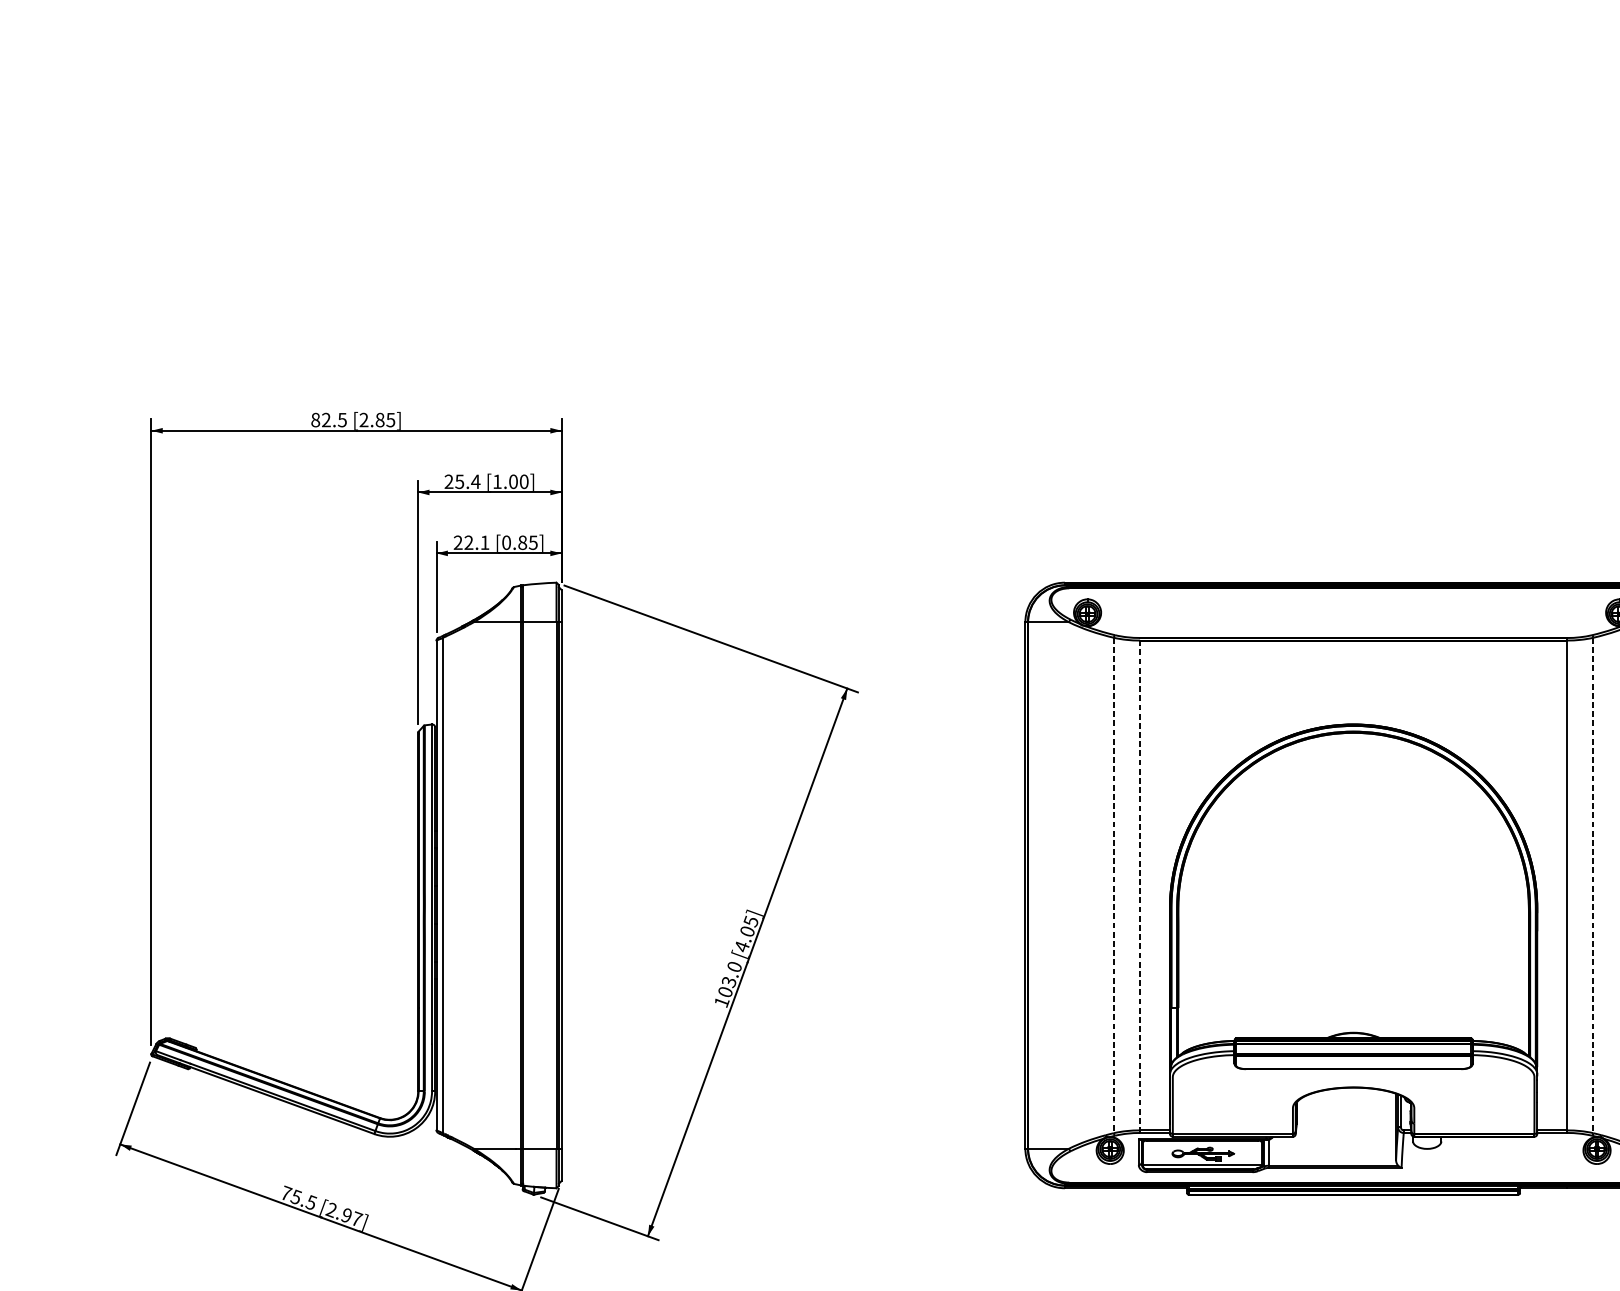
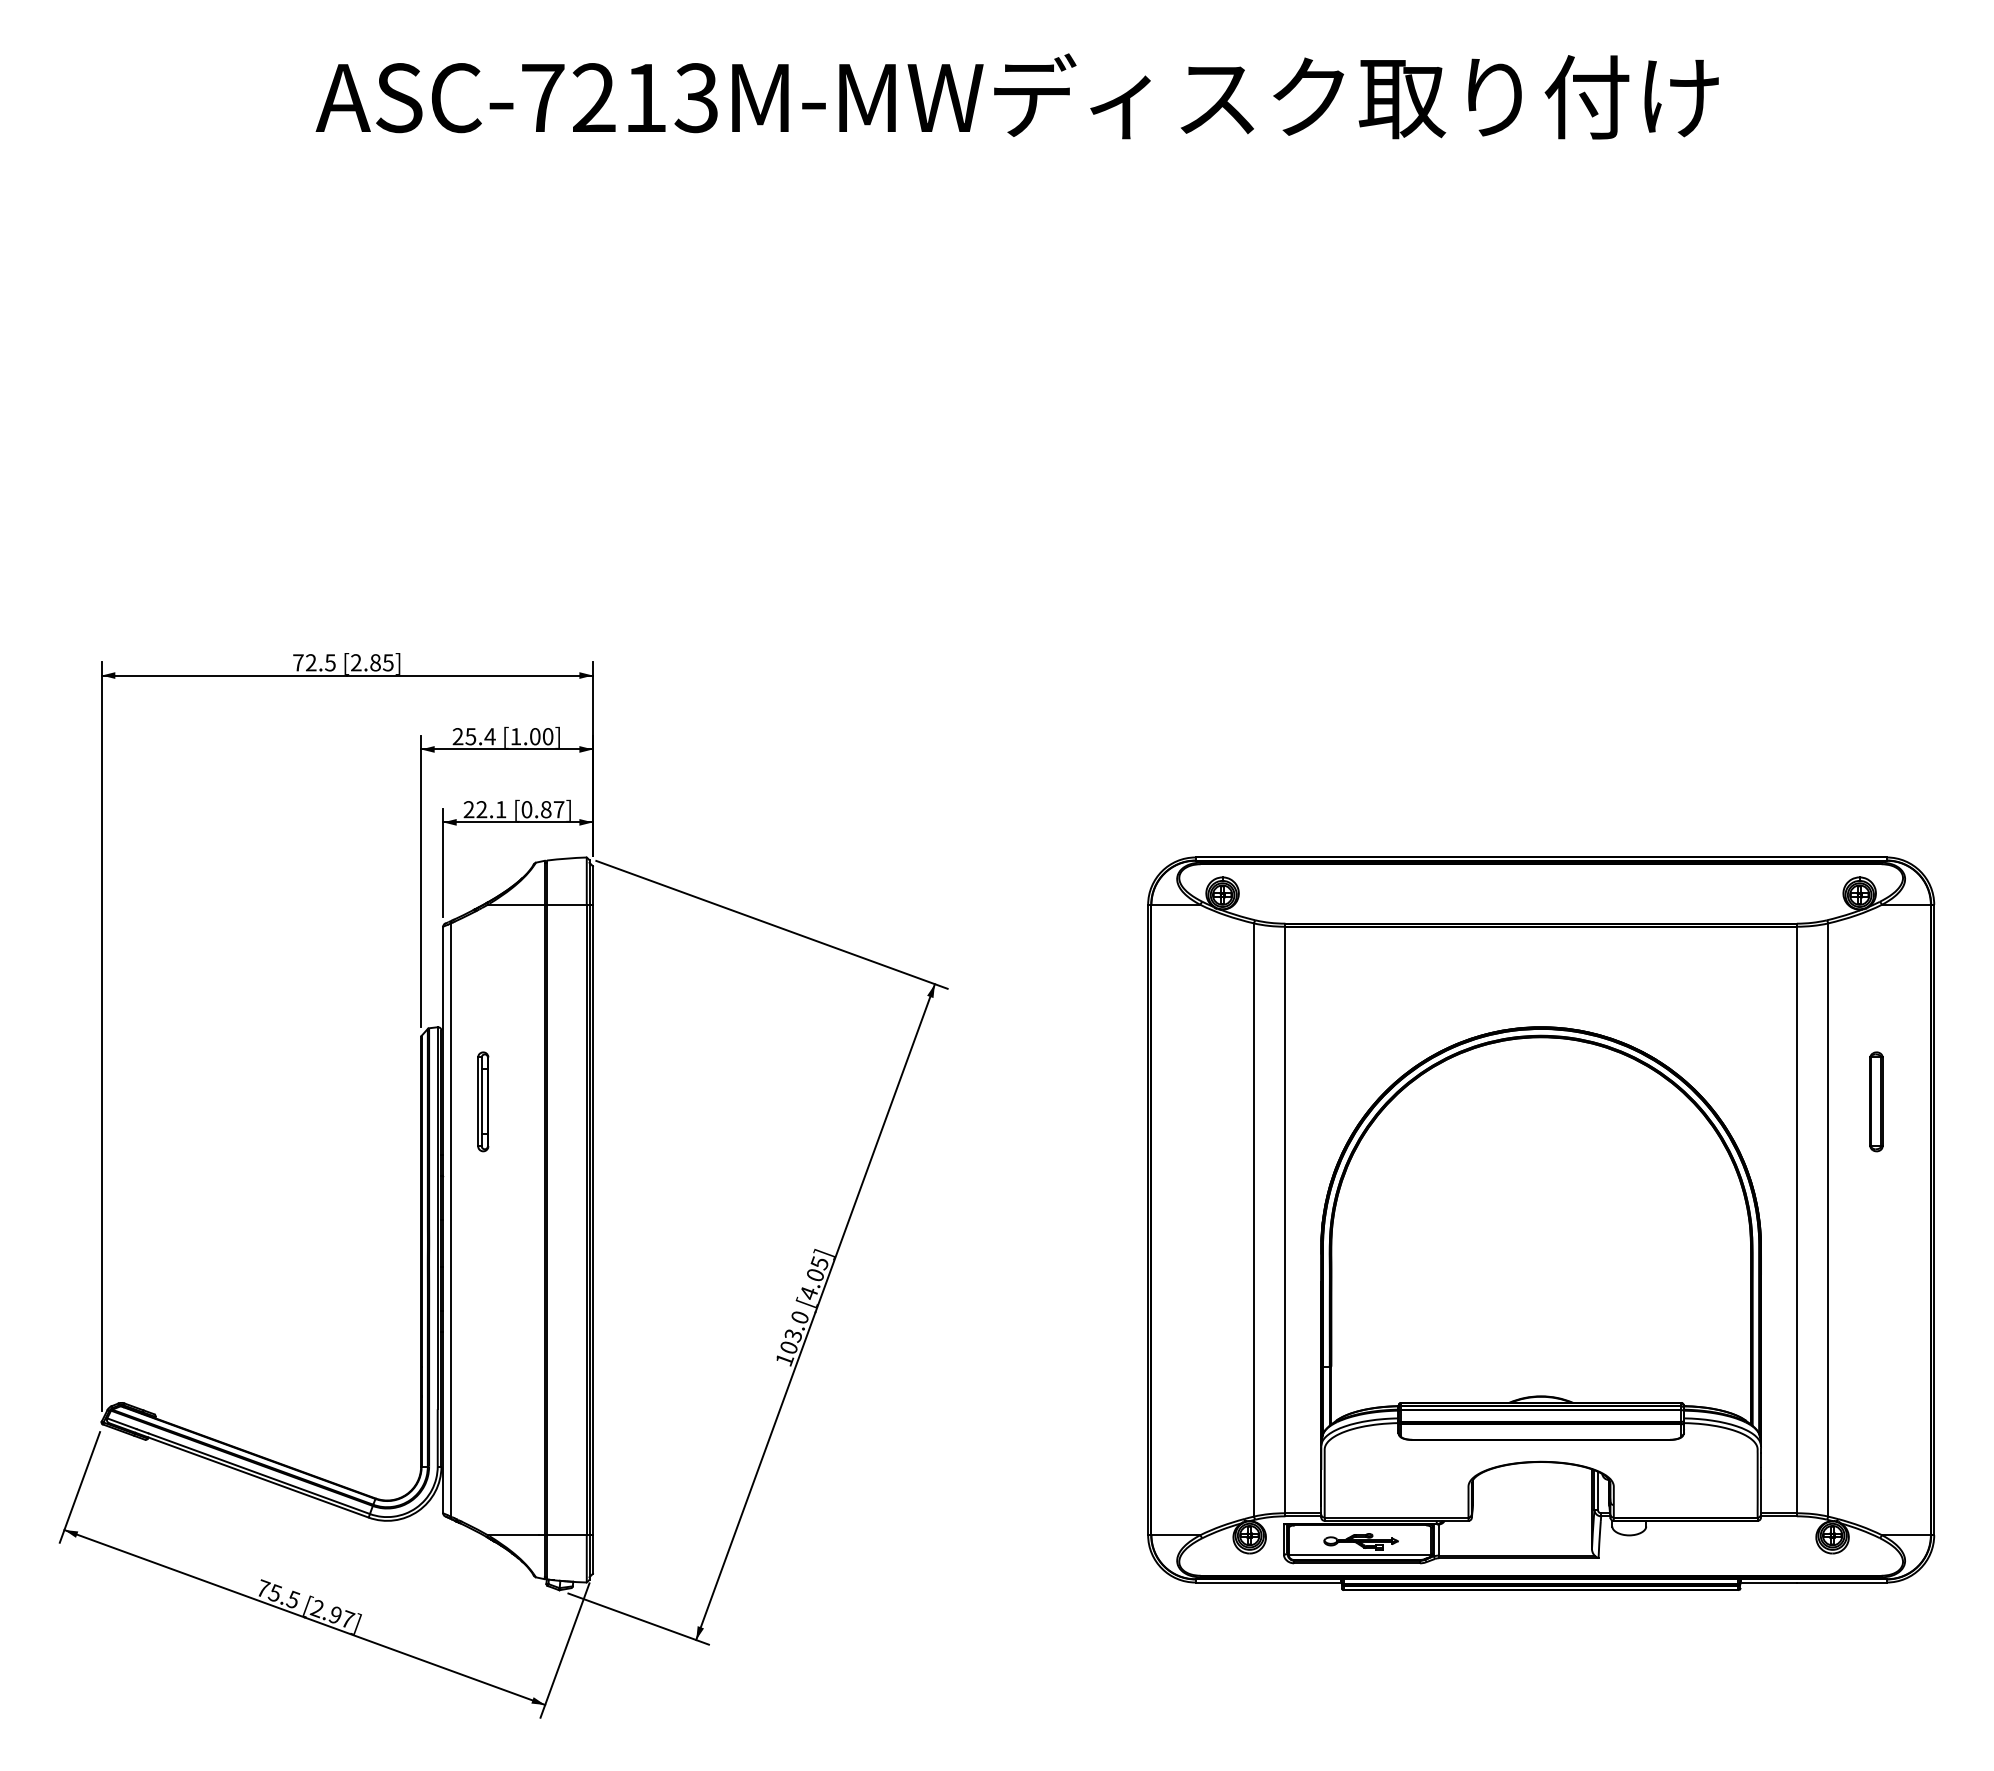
text: (315, 419) -> (298, 662), 82.5 -> 72.5
text: (532, 542) -> (558, 809), [0.85] -> [0.87]
part: (470, 786) -> (483, 1101), added
line: (1114, 885) -> (1254, 1220), dashed -> solid
line: (1140, 885) -> (1285, 1219), dashed -> solid
line: (1593, 885) -> (1828, 1220), dashed -> solid

